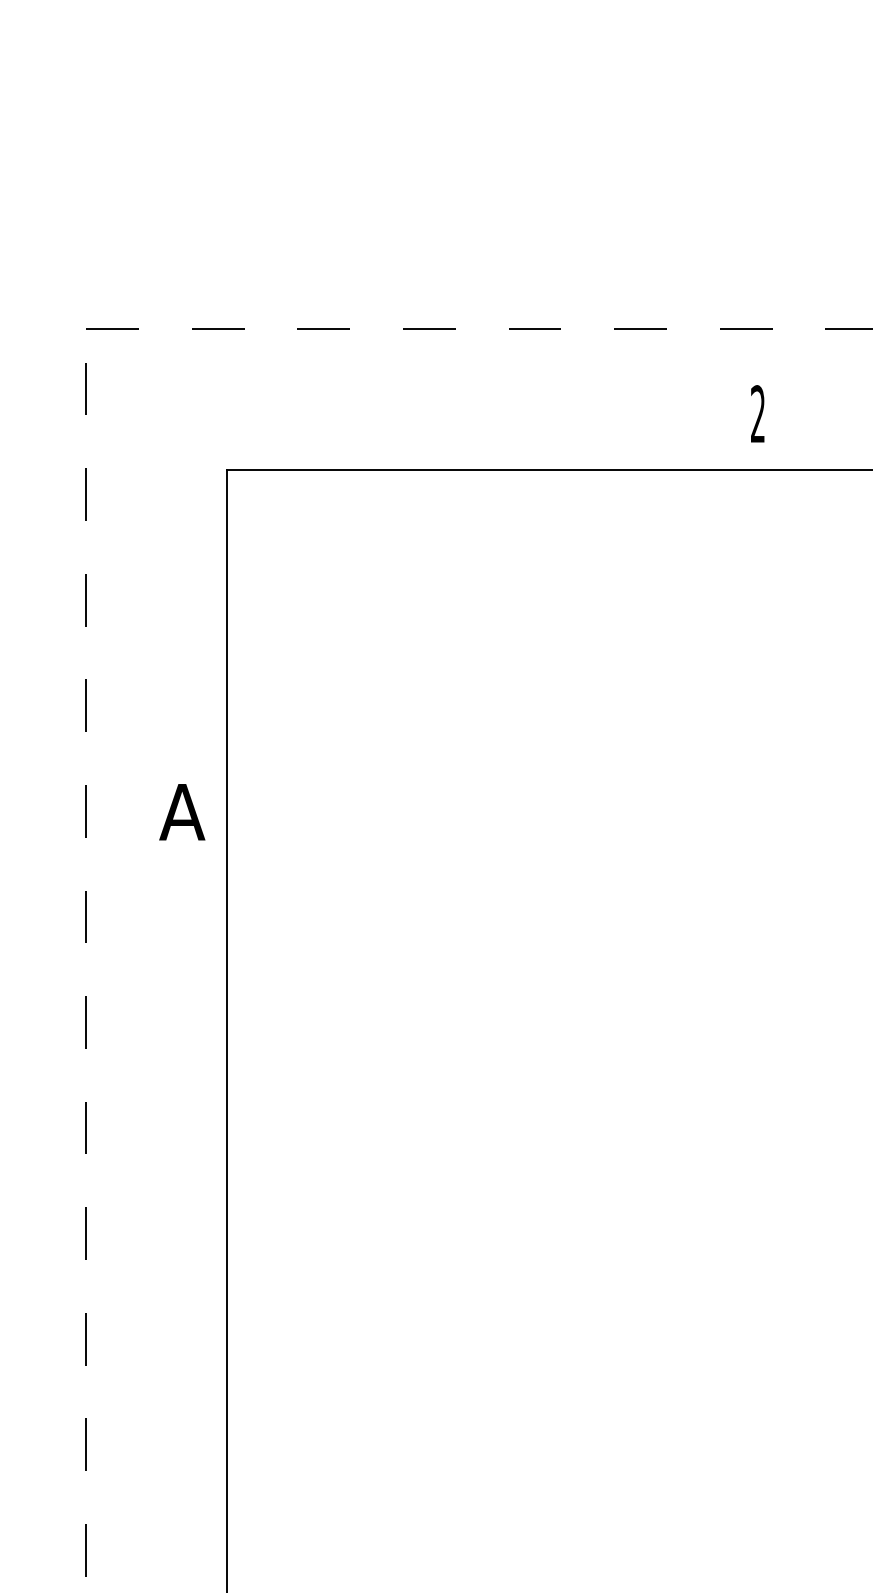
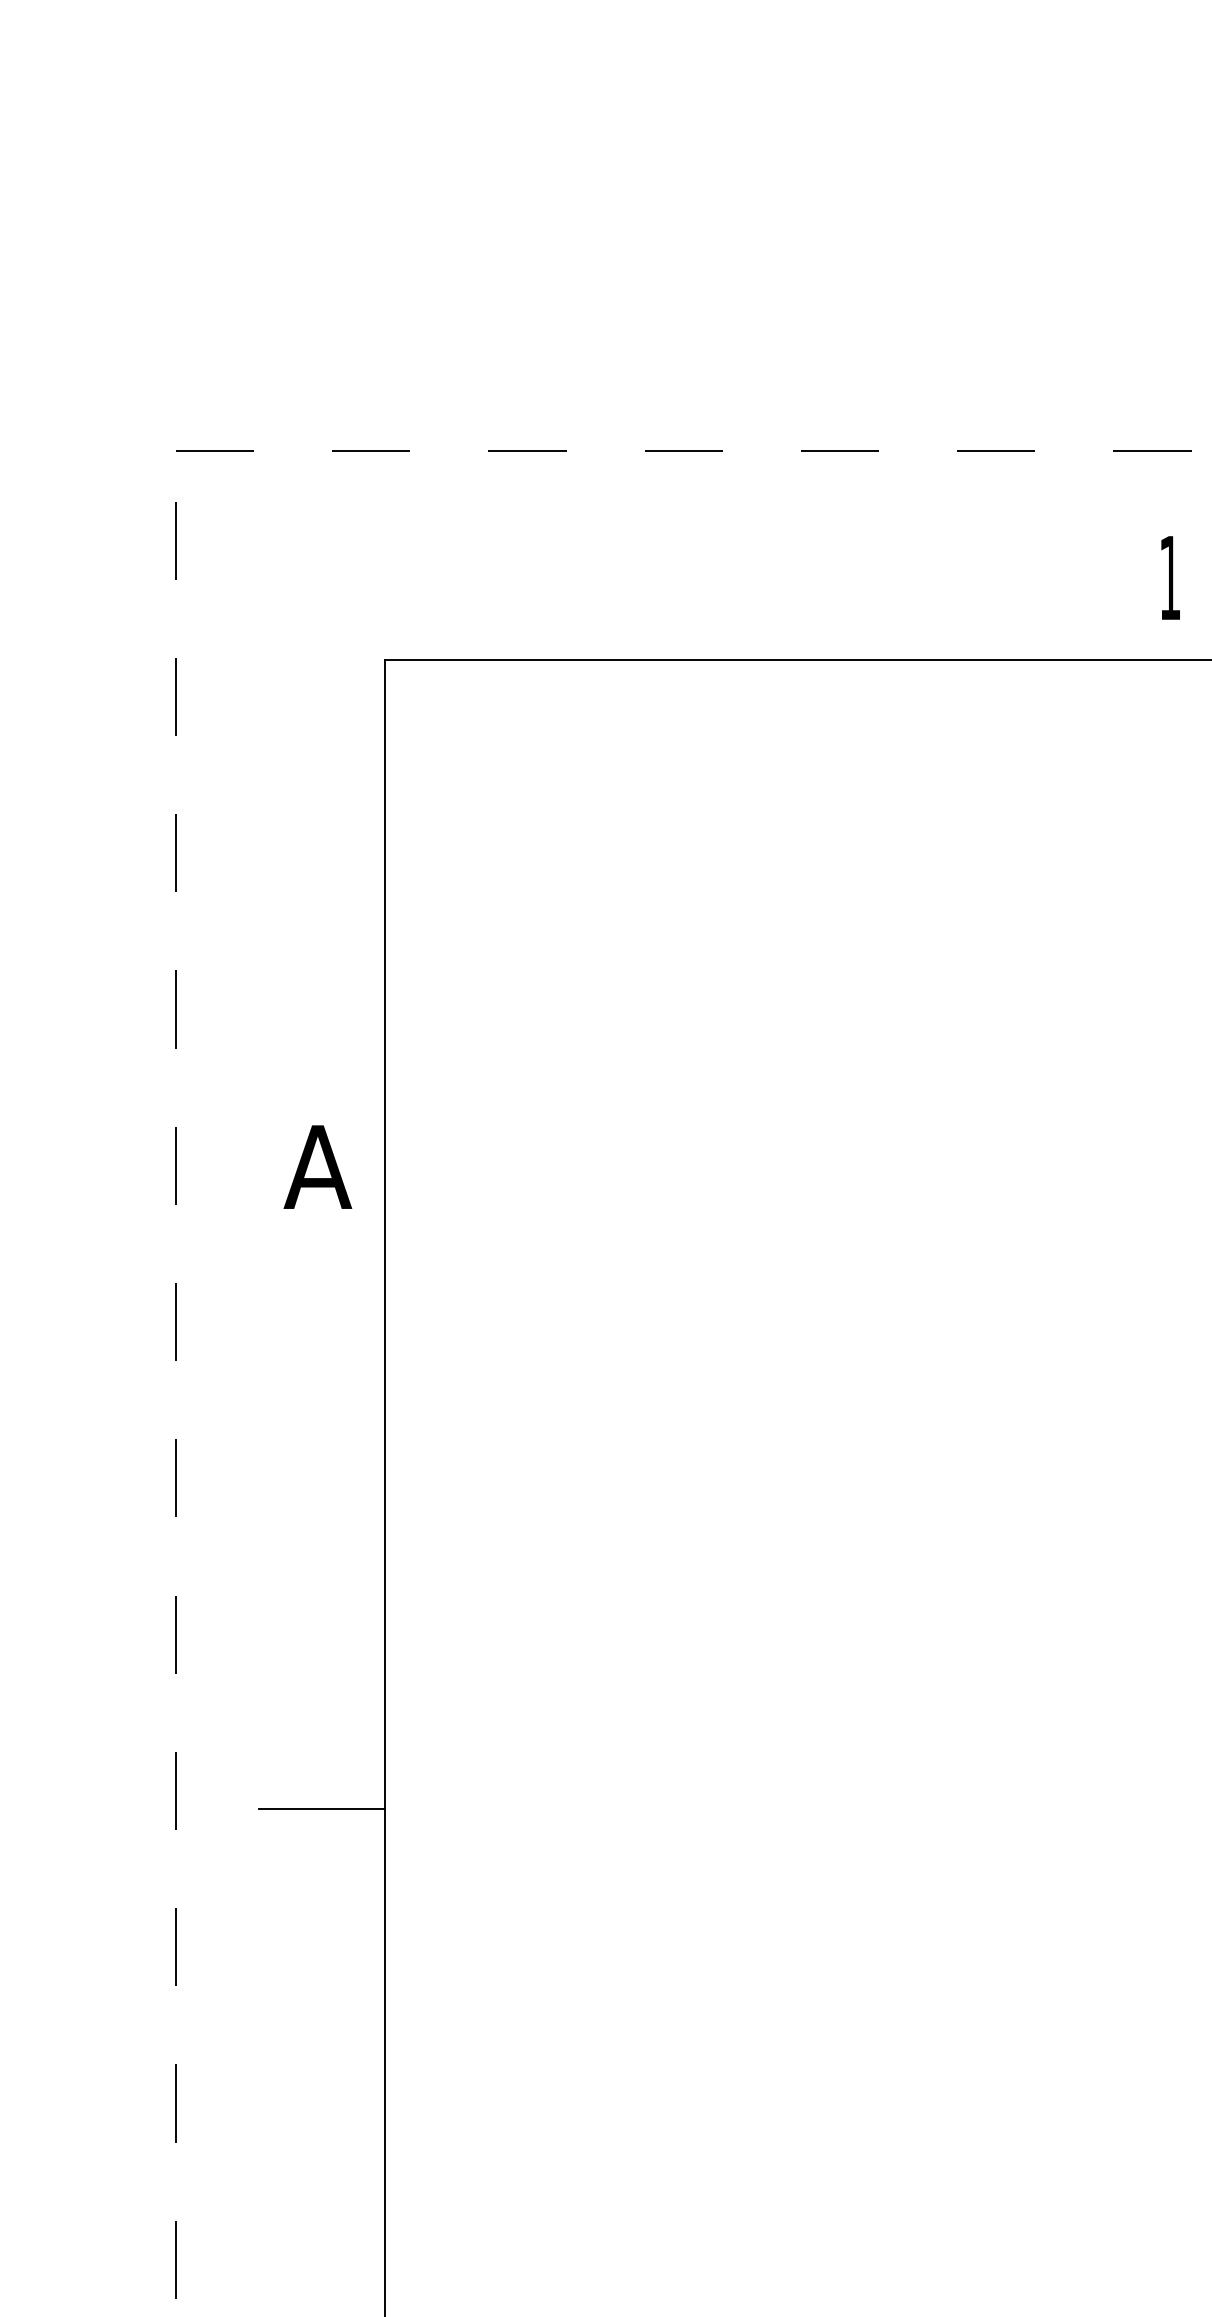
text: (757, 413) -> (1169, 576), 2 -> 1
line: (184, 1245) -> (321, 1808), added

